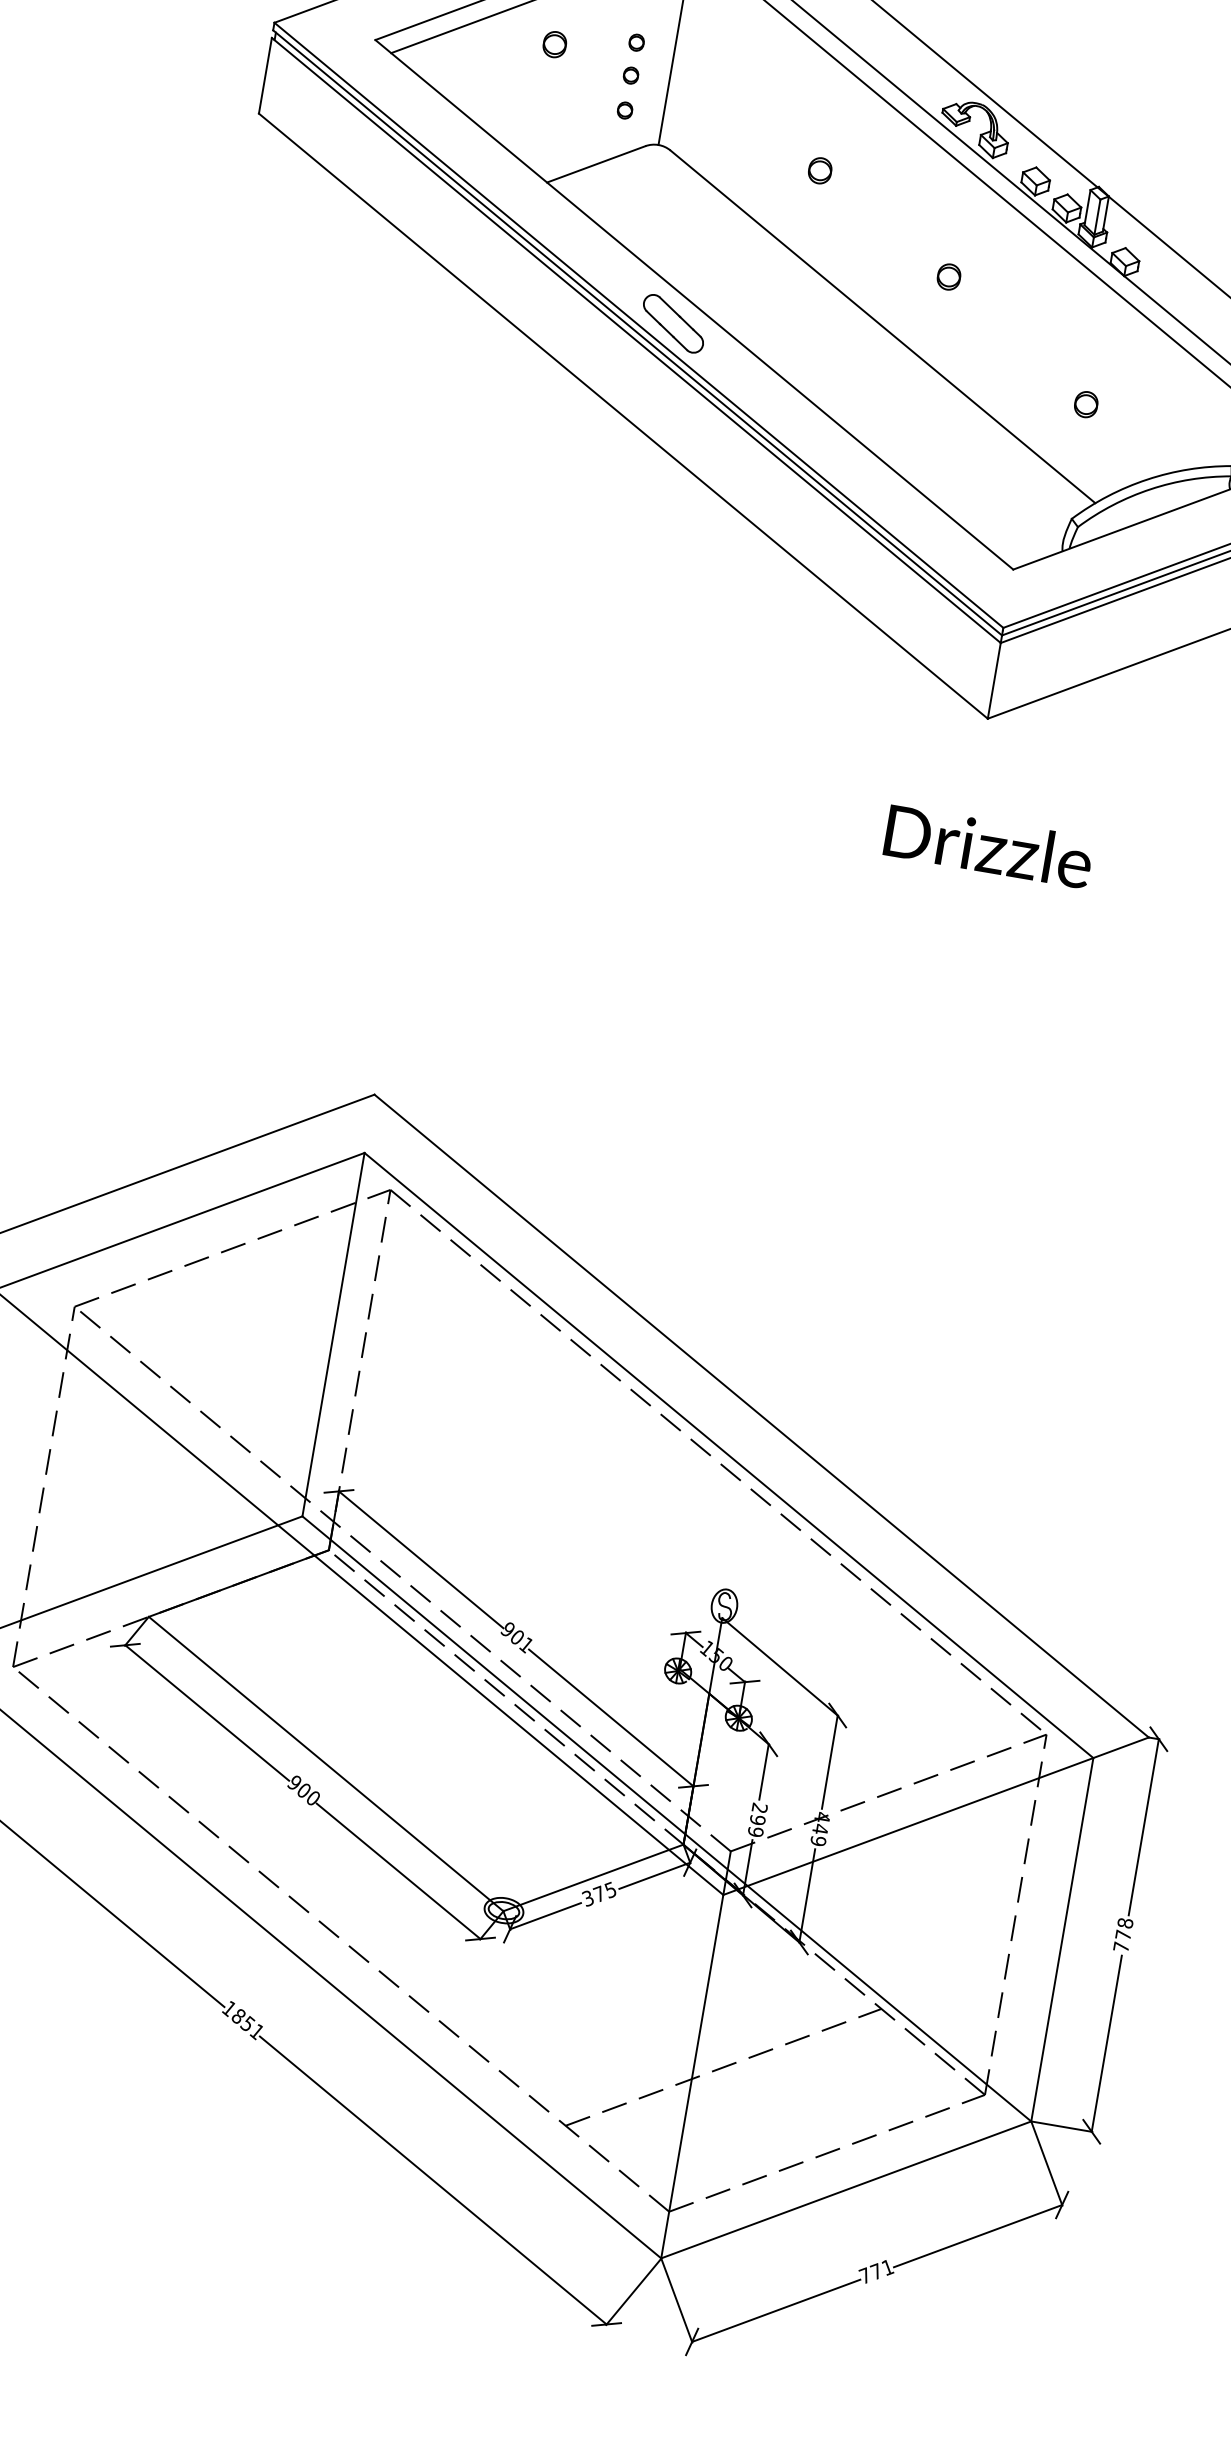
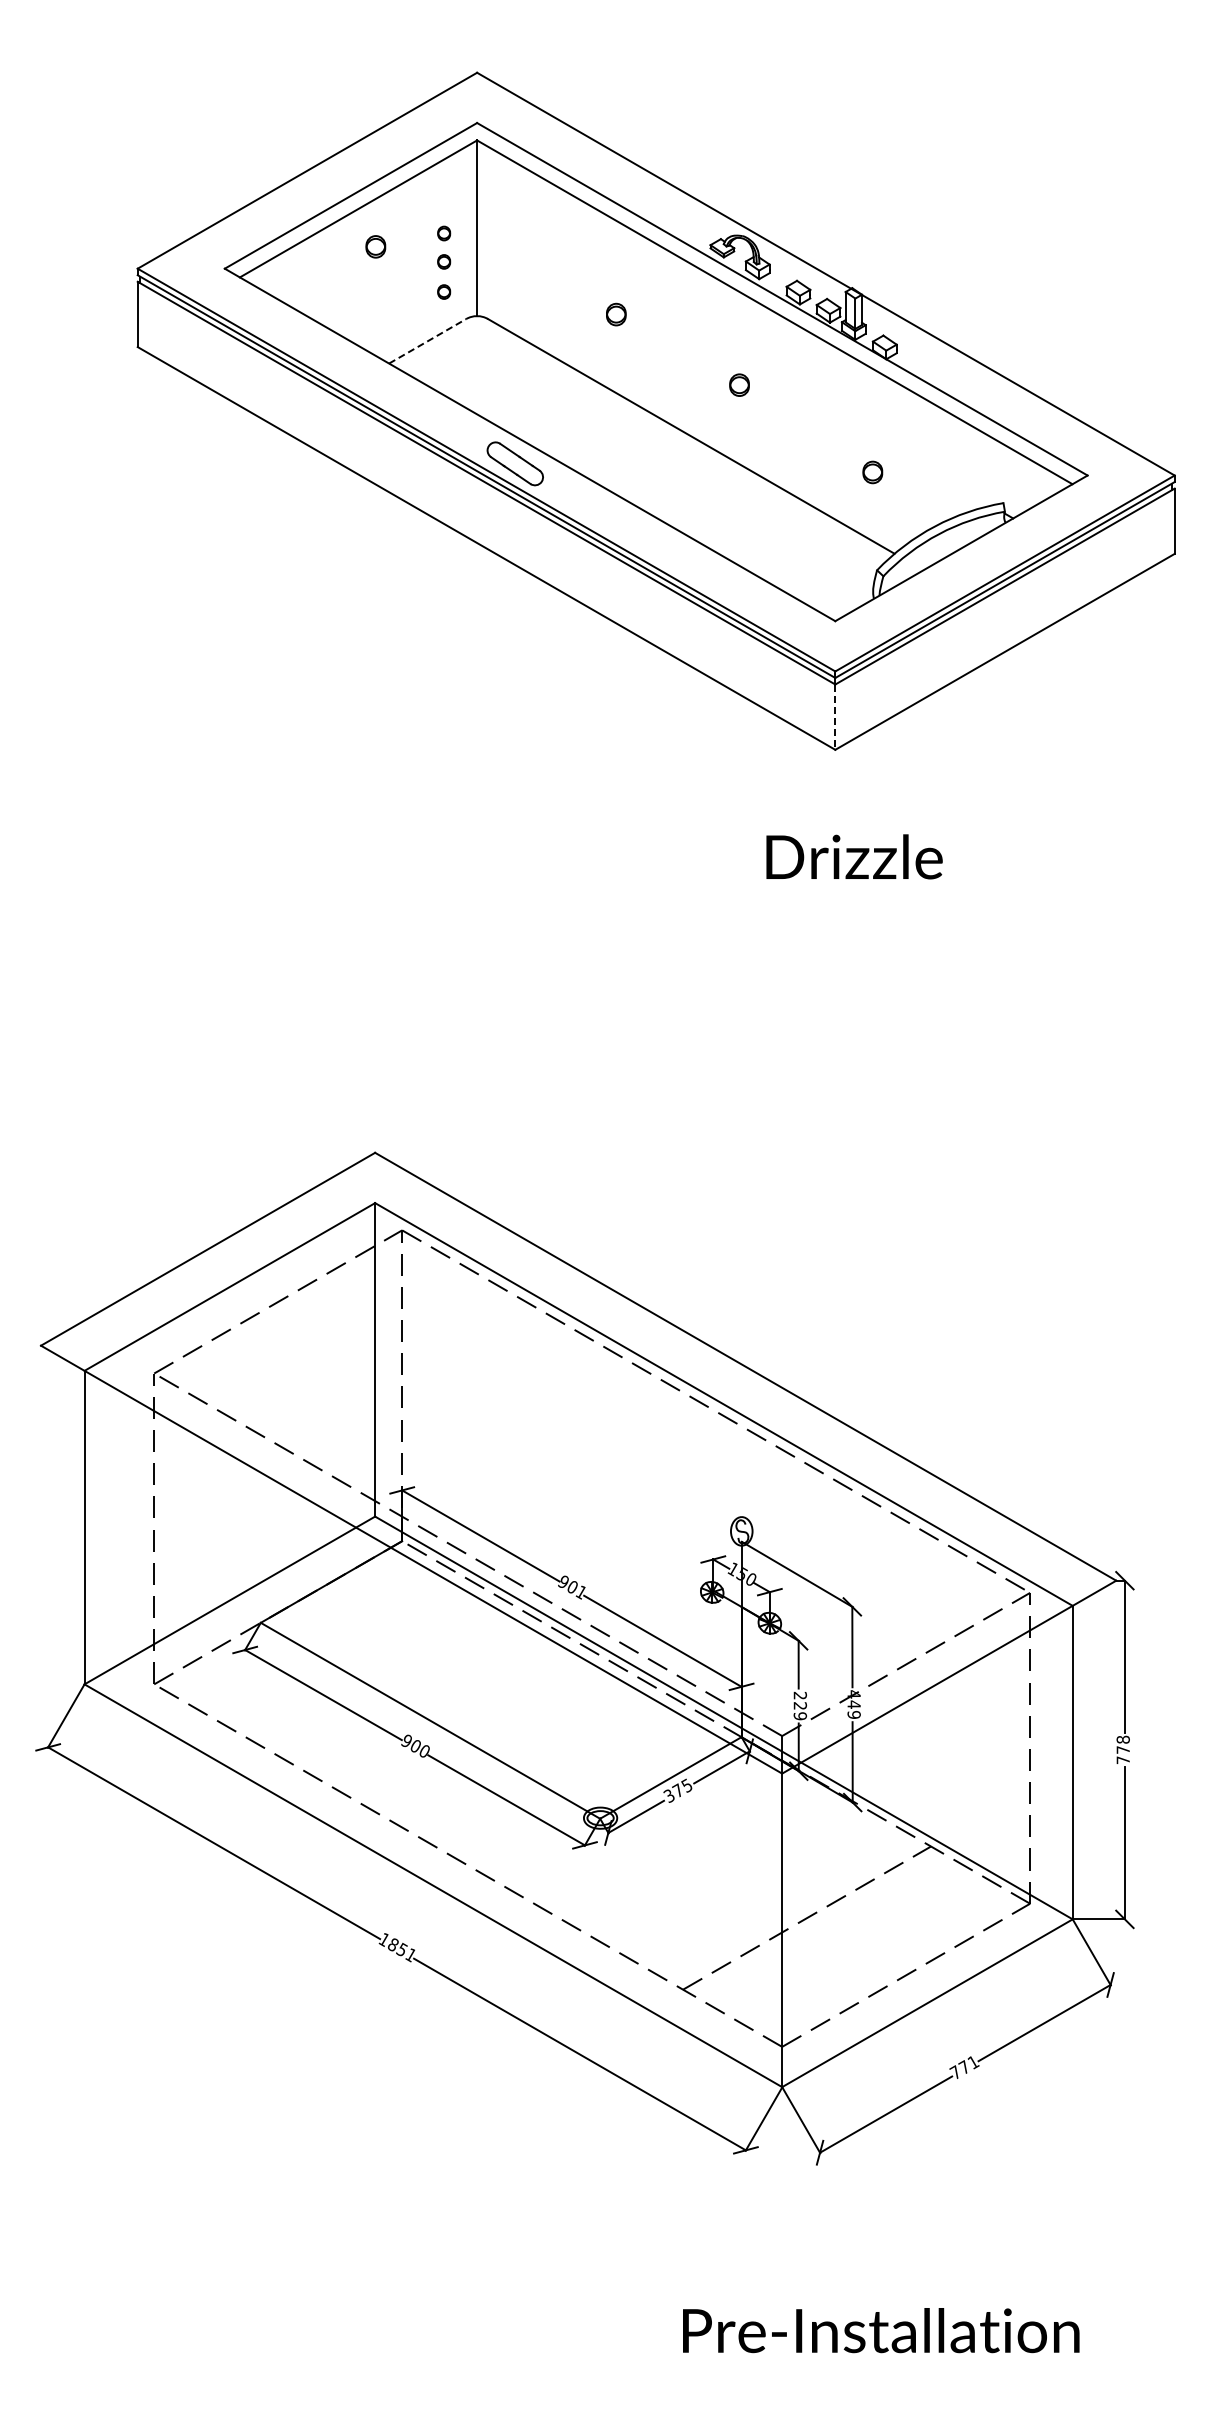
line: (595, 164) -> (427, 341), solid -> dashed
line: (994, 681) -> (835, 717), solid -> dashed
text: (756, 1819) -> (799, 1705), 299 -> 229

